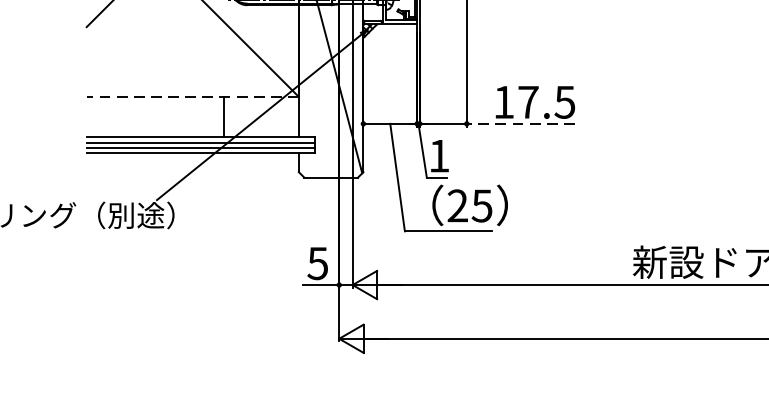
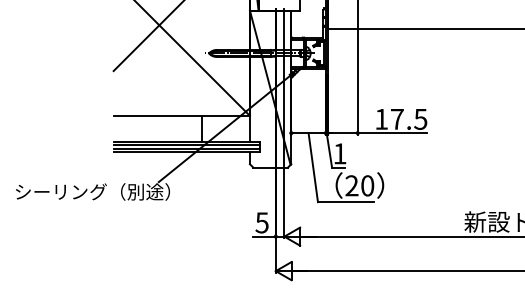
line: (192, 96) -> (181, 115), dashed -> solid
line: (520, 124) -> (392, 133), dashed -> solid
text: (482, 205) -> (367, 185), 25 -> 20

